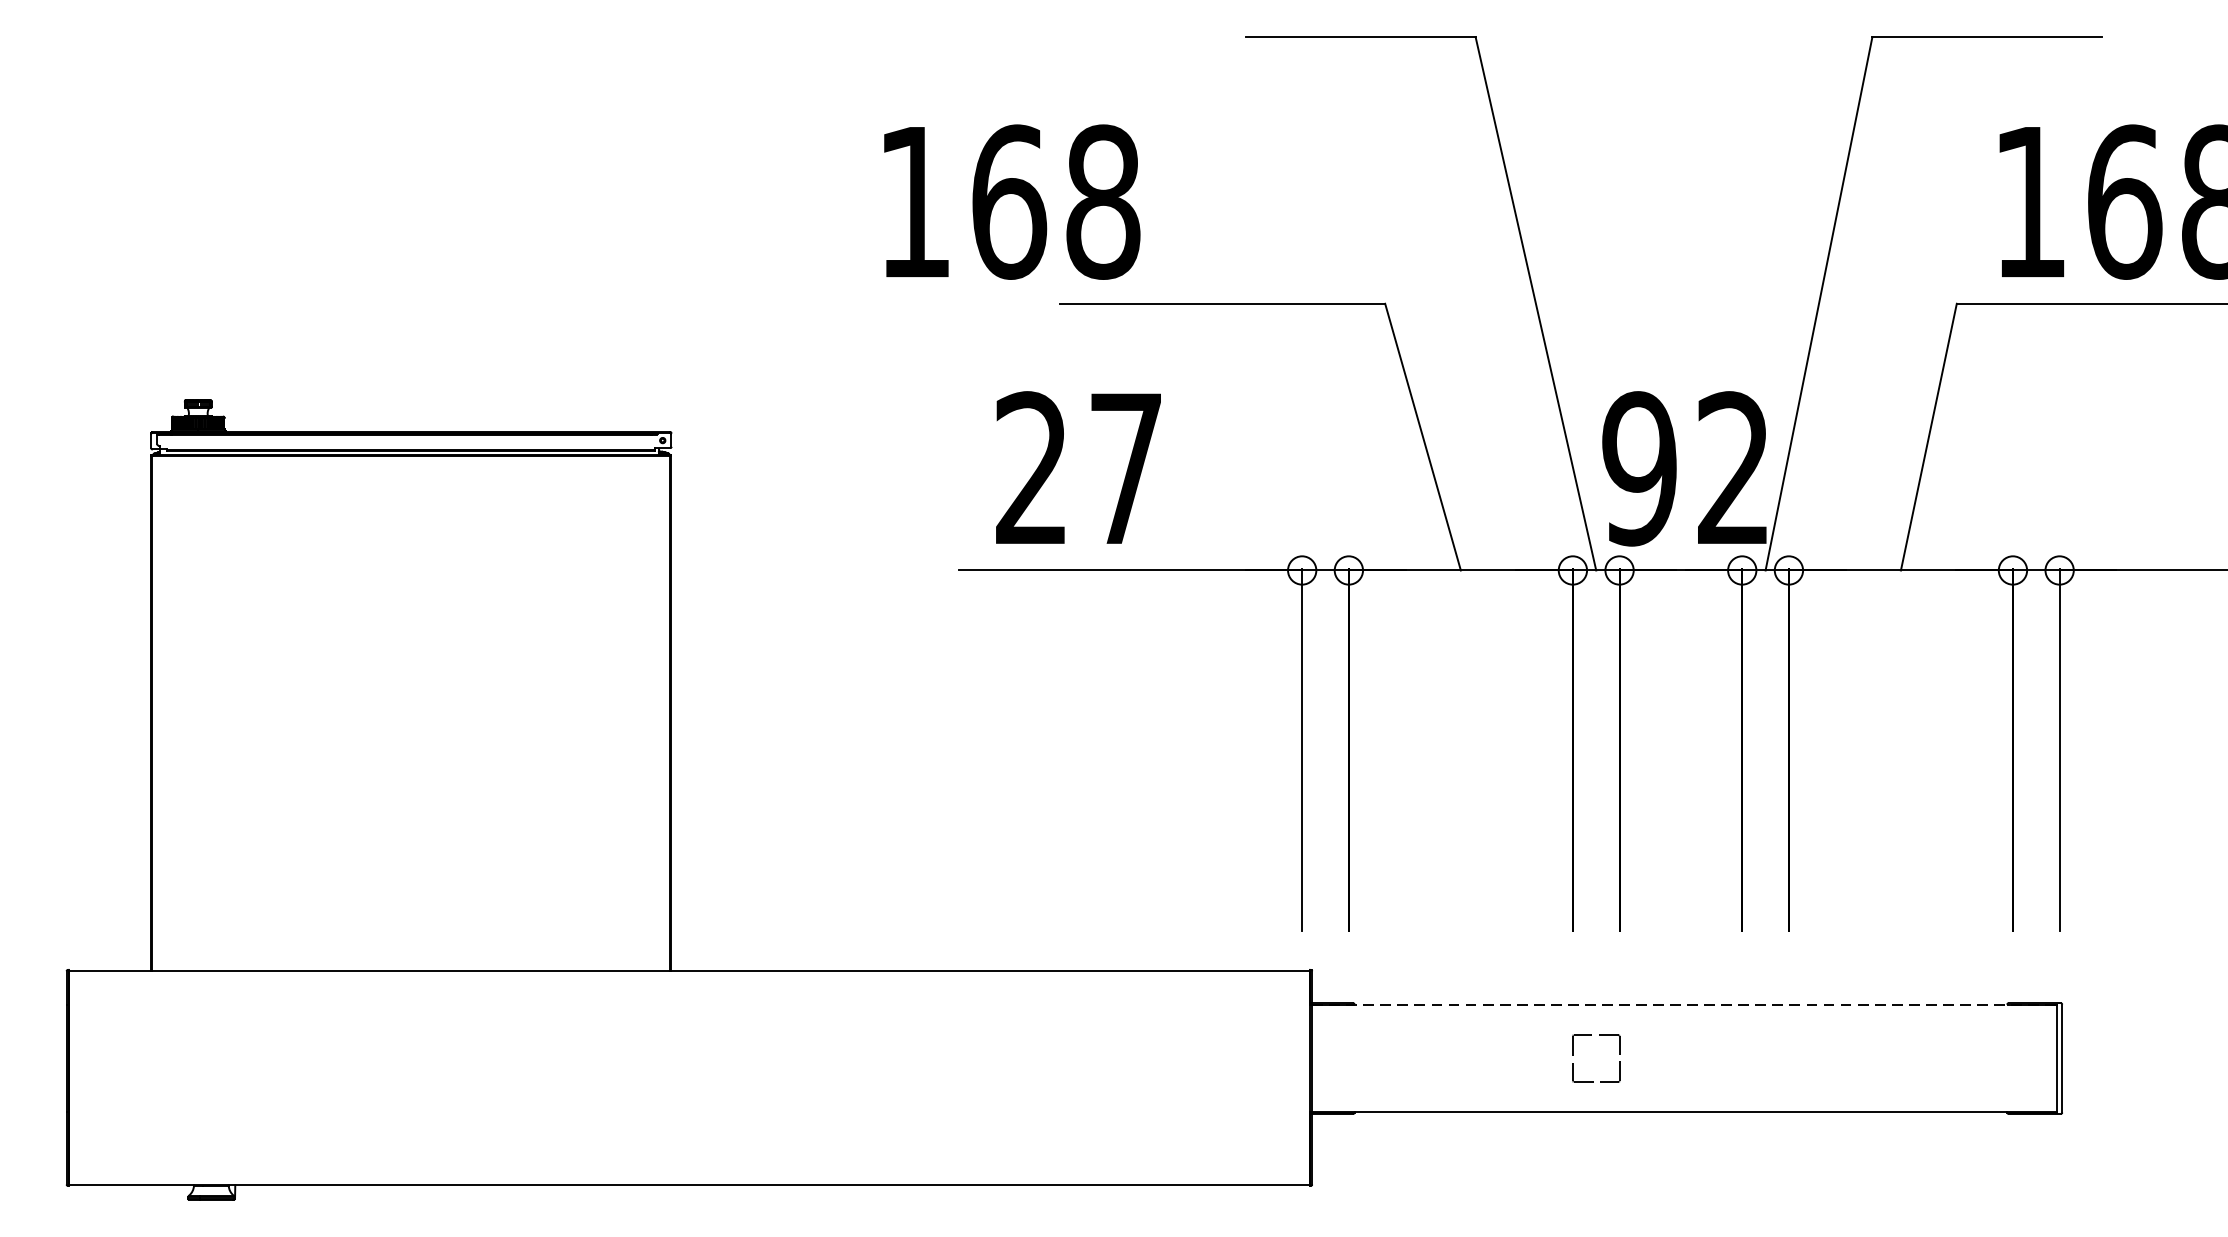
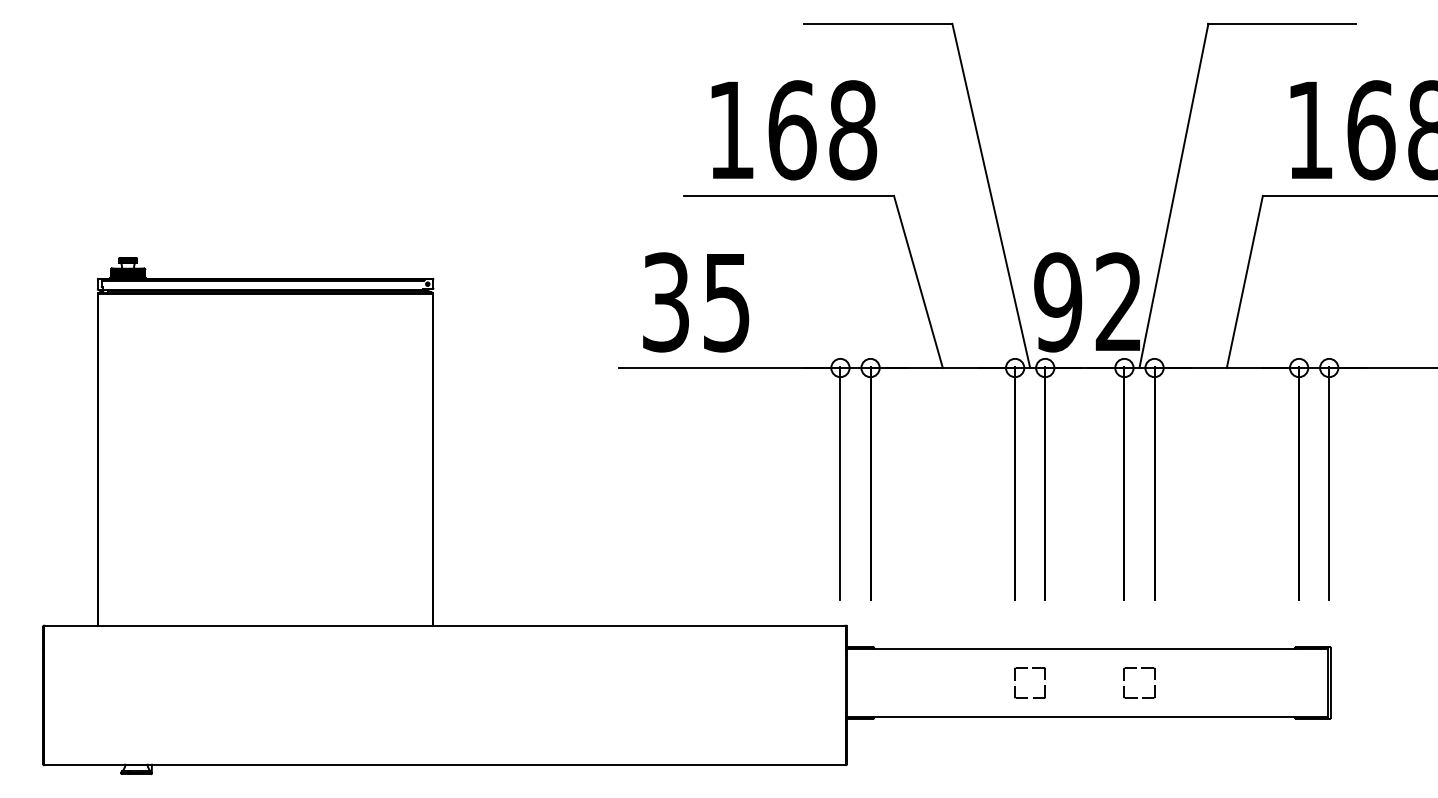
text: (1012, 202) -> (794, 130), moved
text: (1077, 468) -> (695, 302), 27 -> 35
line: (1685, 1005) -> (1087, 648), dashed -> solid
part: (1768, 1036) -> (1141, 668), added

